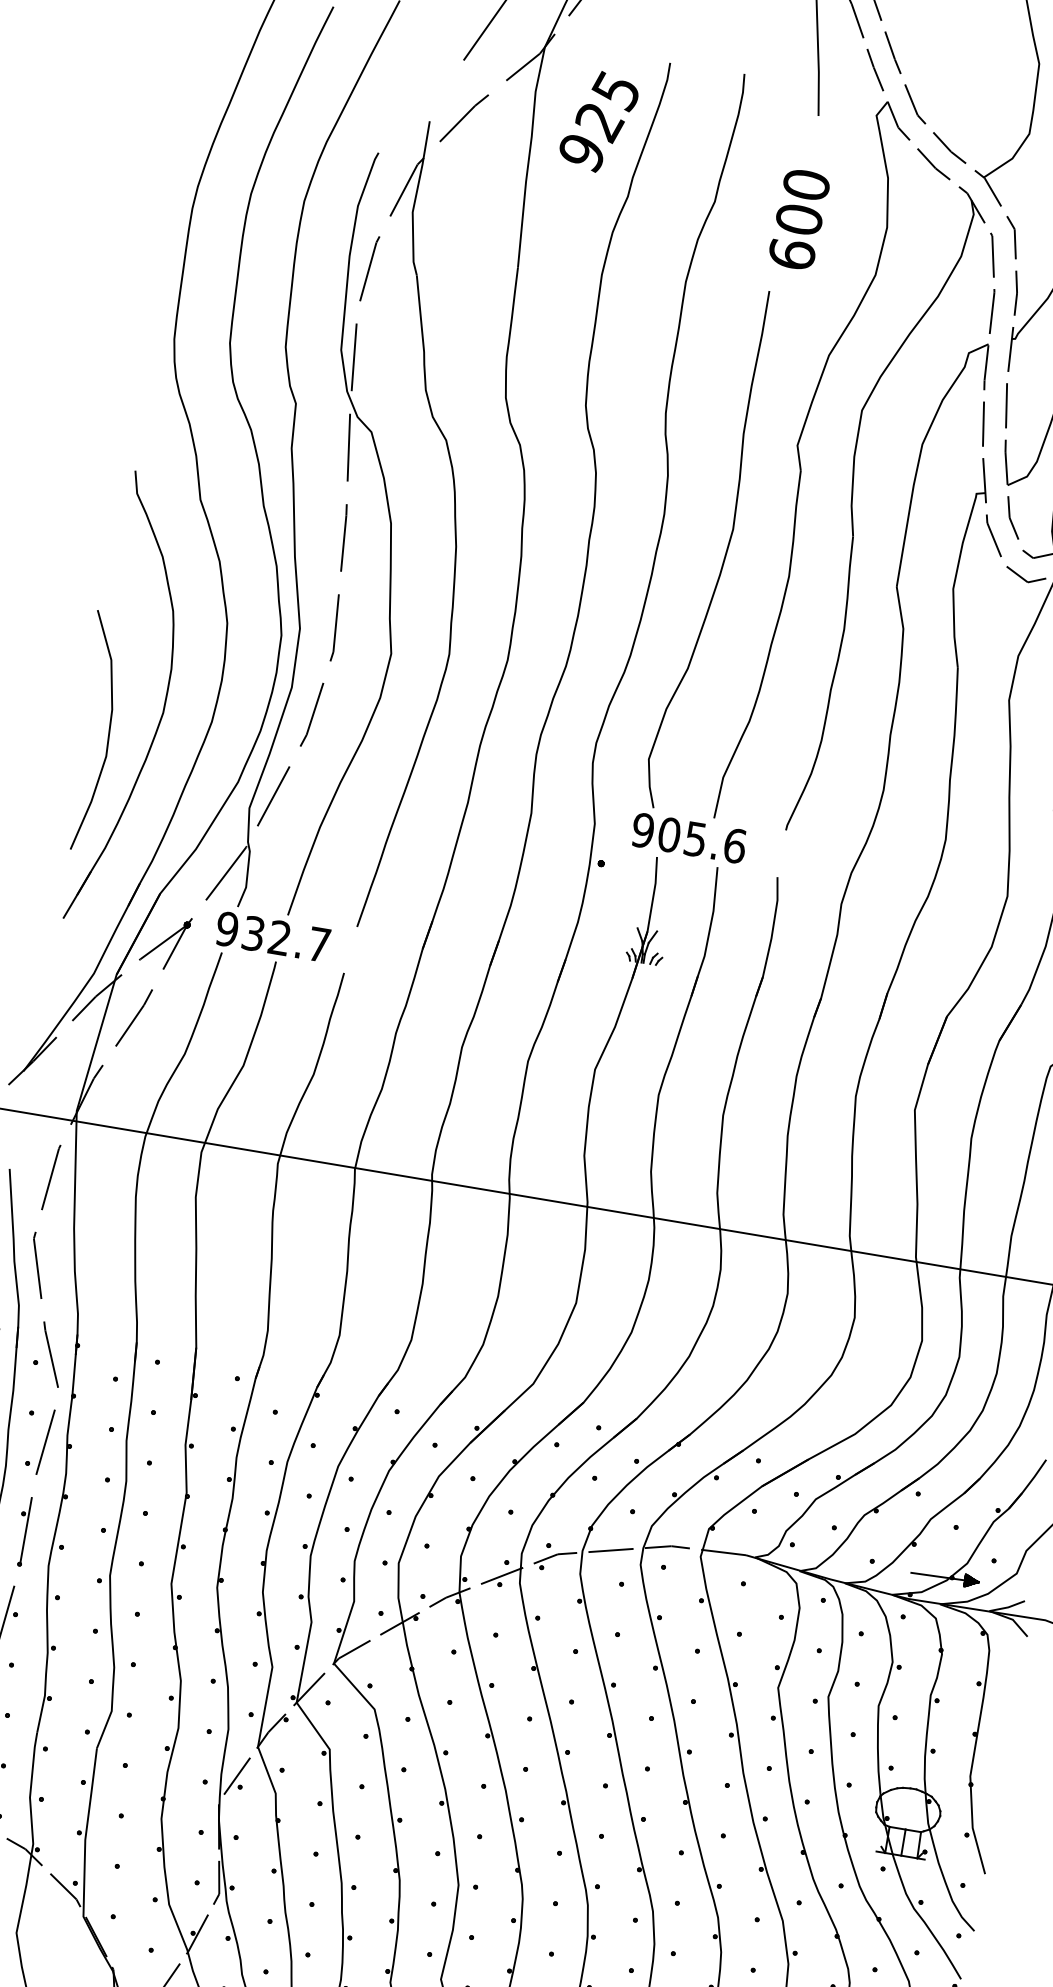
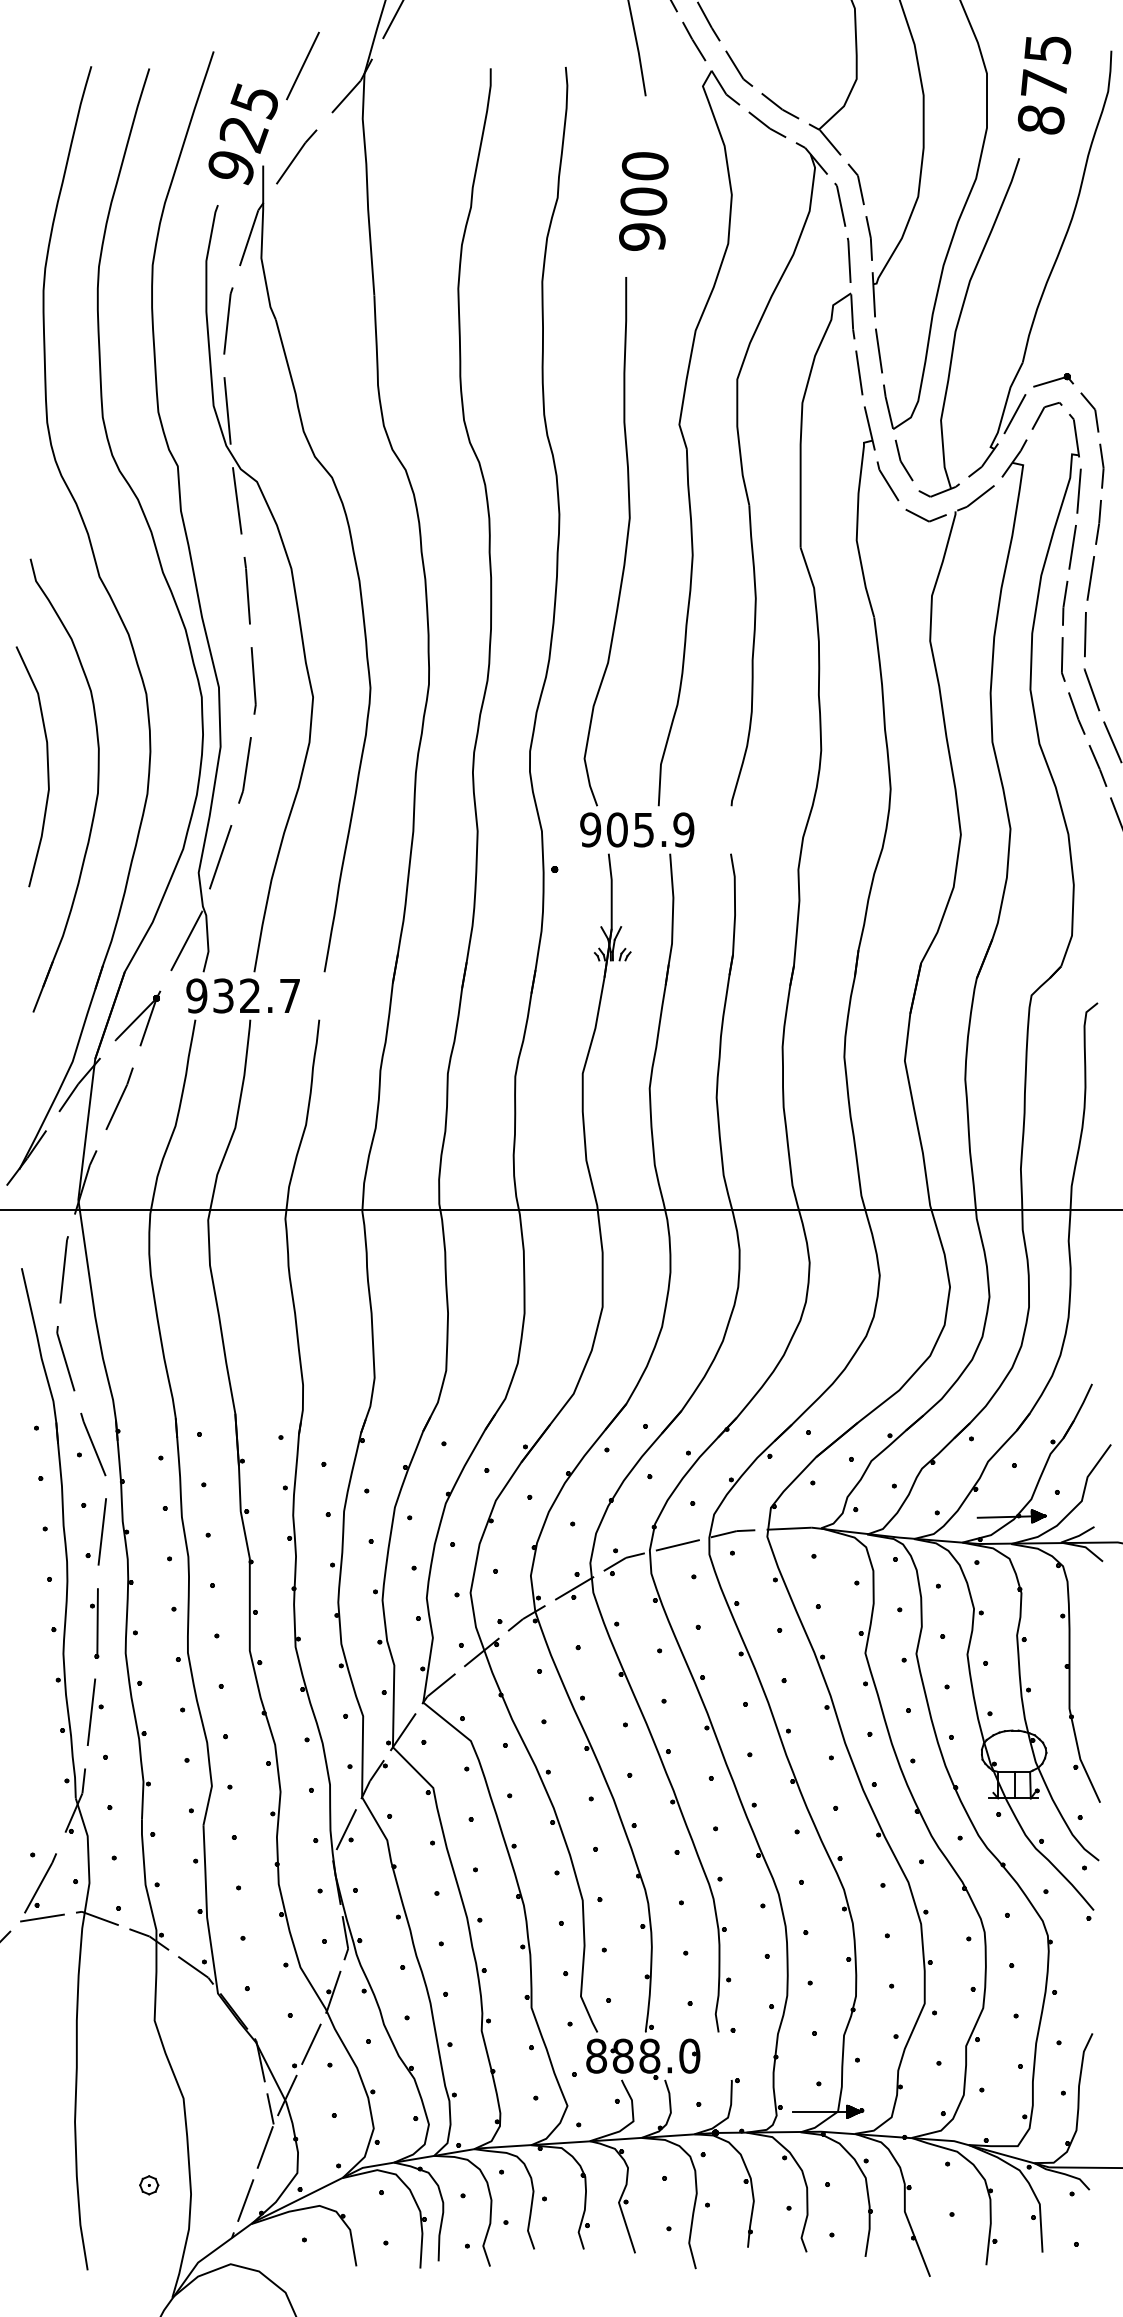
text: (598, 121) -> (242, 134), moved
text: (792, 253) -> (642, 236), 600 -> 900
curve: (108, 733) -> (47, 766), moved
text: (734, 845) -> (683, 829), 905.6 -> 905.9

